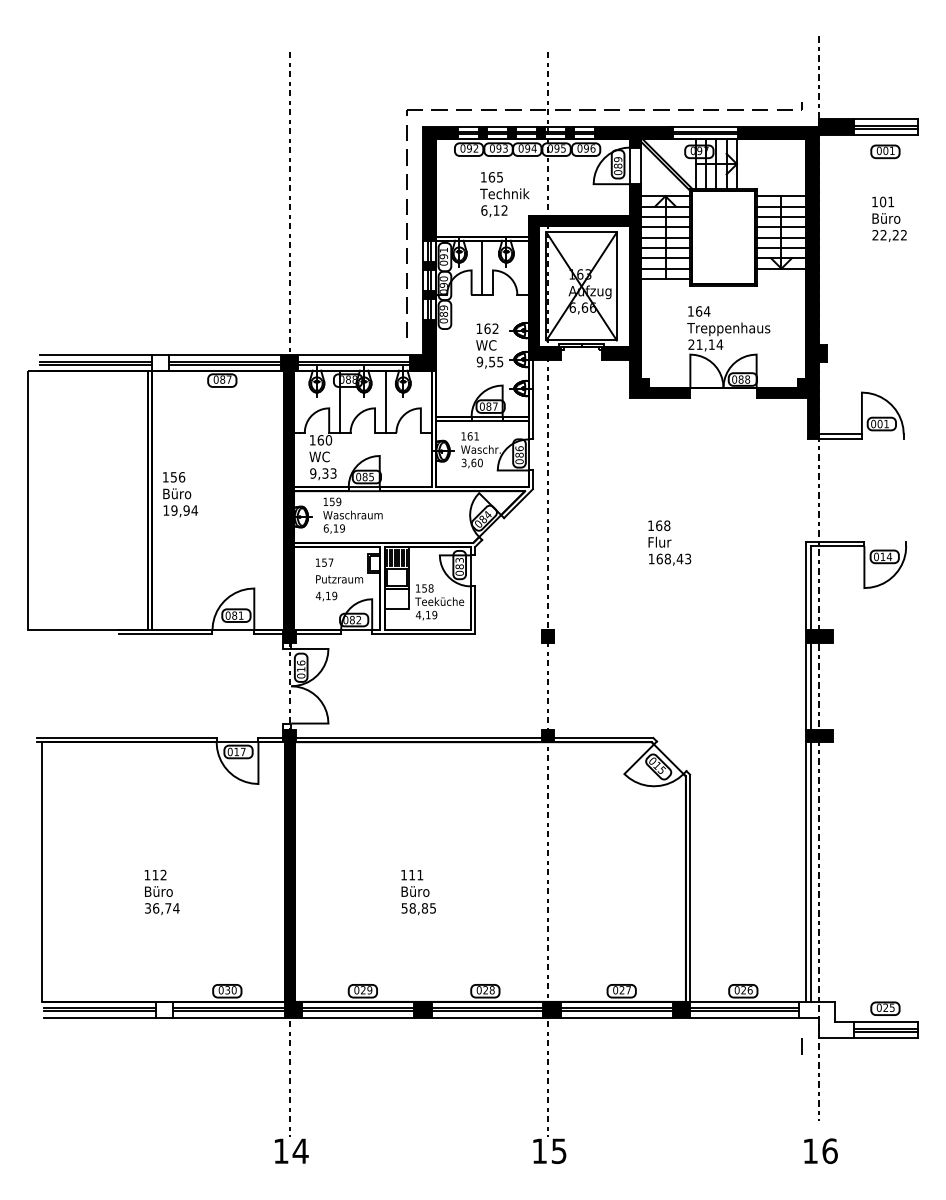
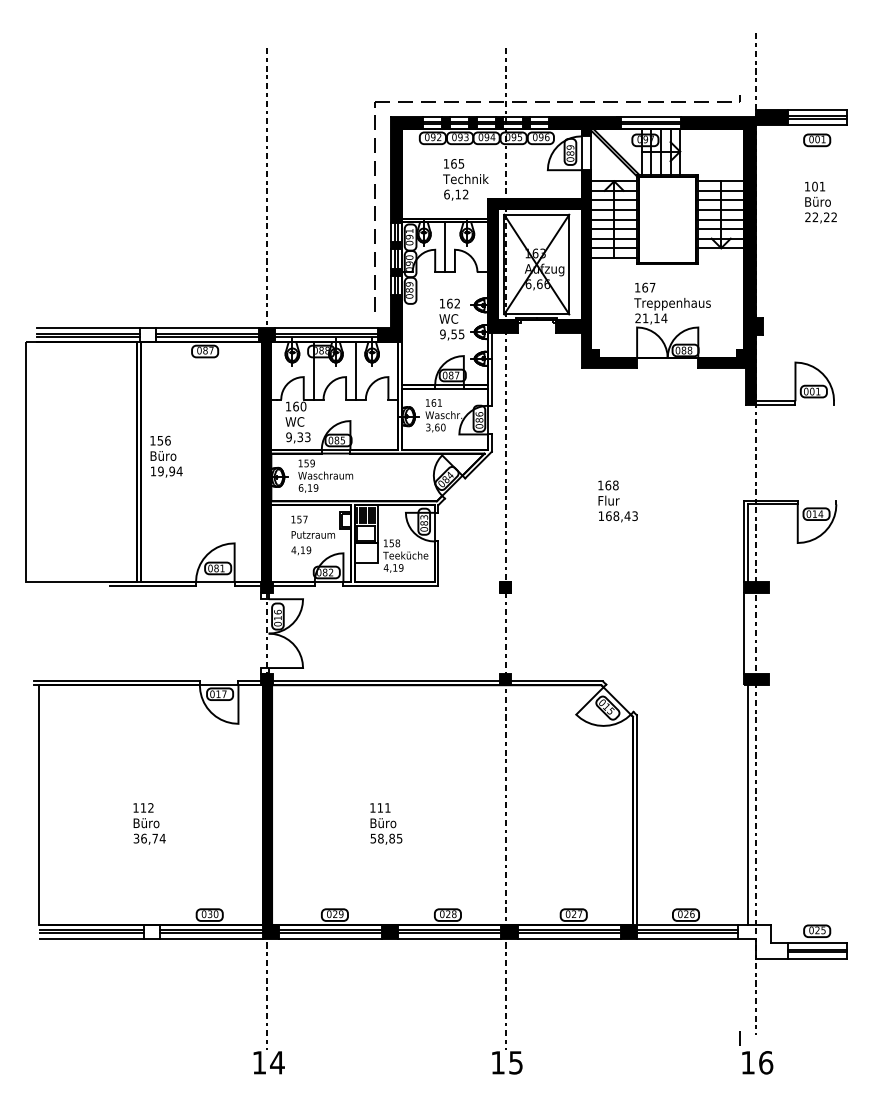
text: (706, 311) -> (652, 287), 164 -> 167
line: (810, 685) -> (748, 632), removed
line: (806, 871) -> (744, 804), removed
line: (801, 1046) -> (739, 1038), moved

